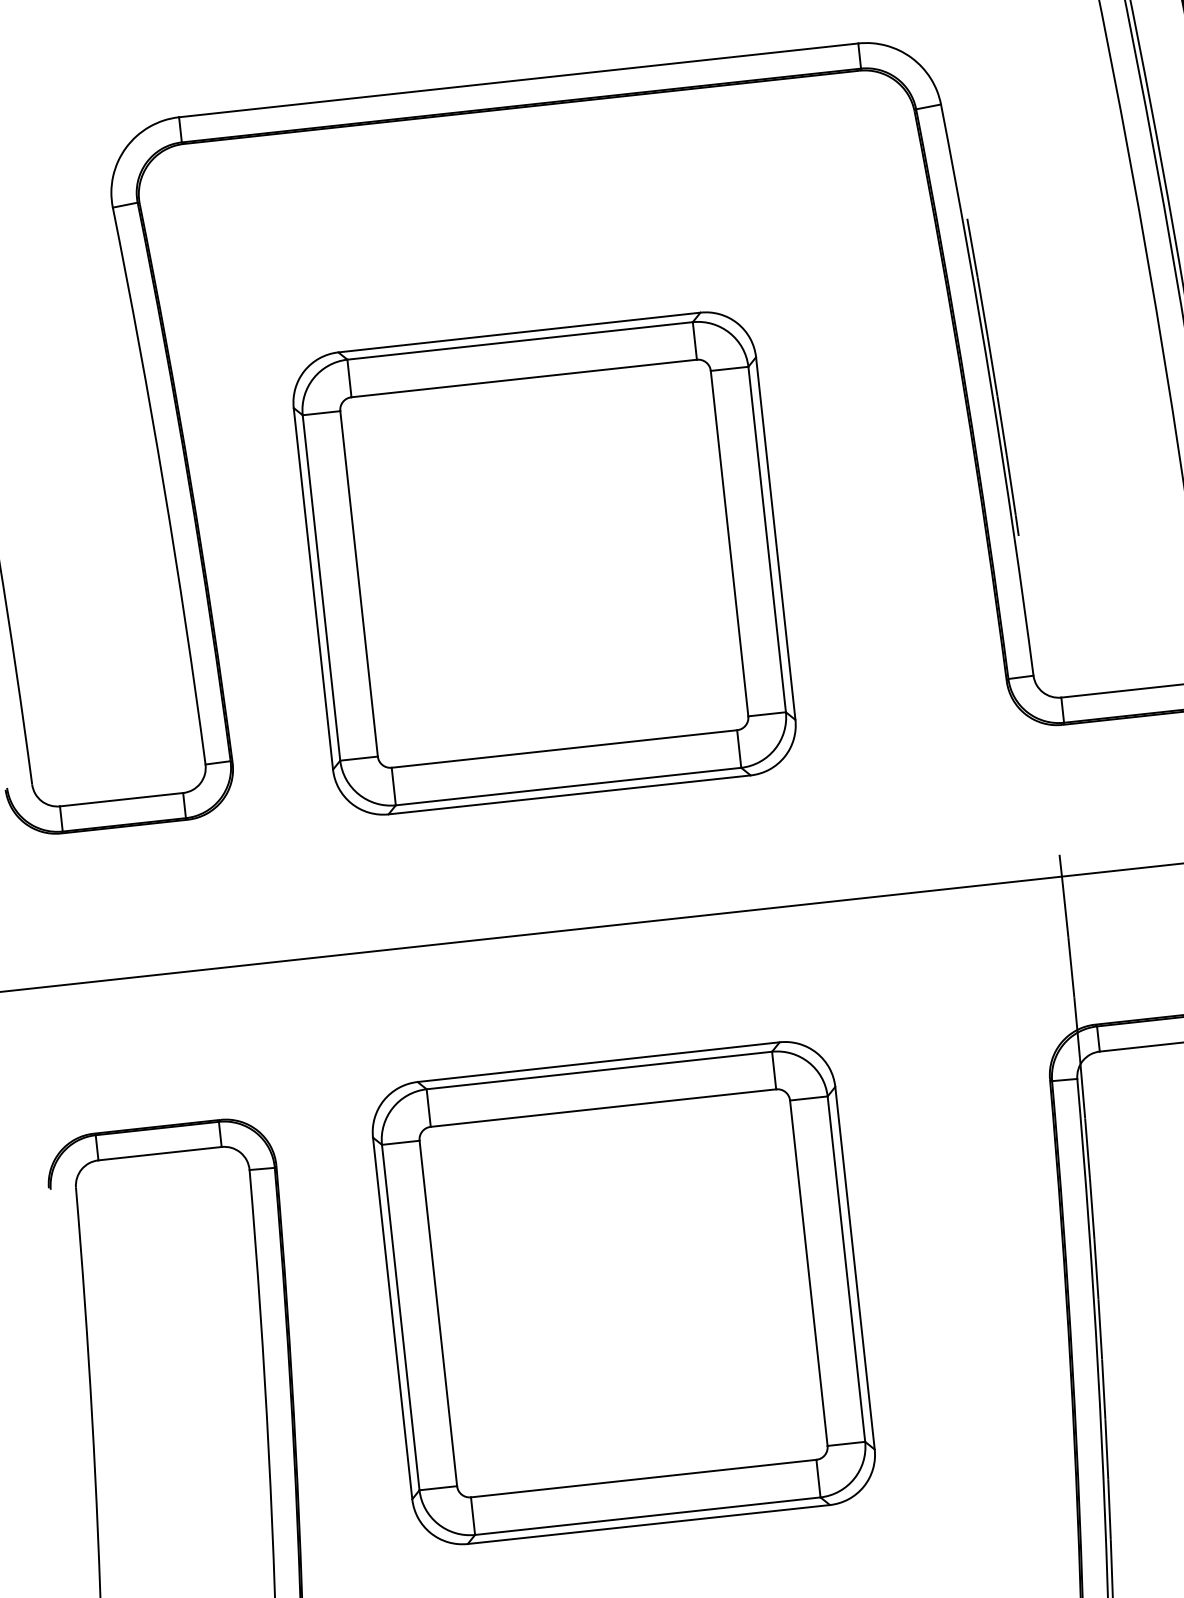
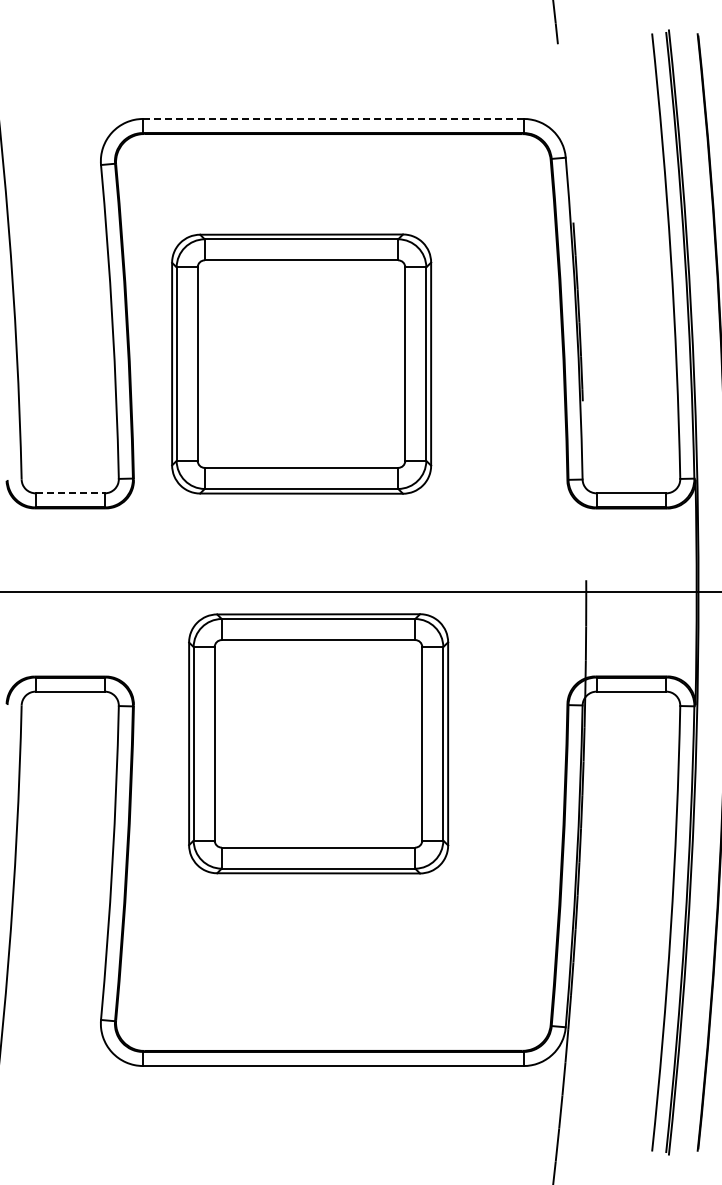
line: (518, 79) -> (333, 118), solid -> dashed
part: (544, 562) -> (301, 363), moved
line: (122, 799) -> (70, 493), solid -> dashed
part: (623, 1292) -> (318, 743), moved

